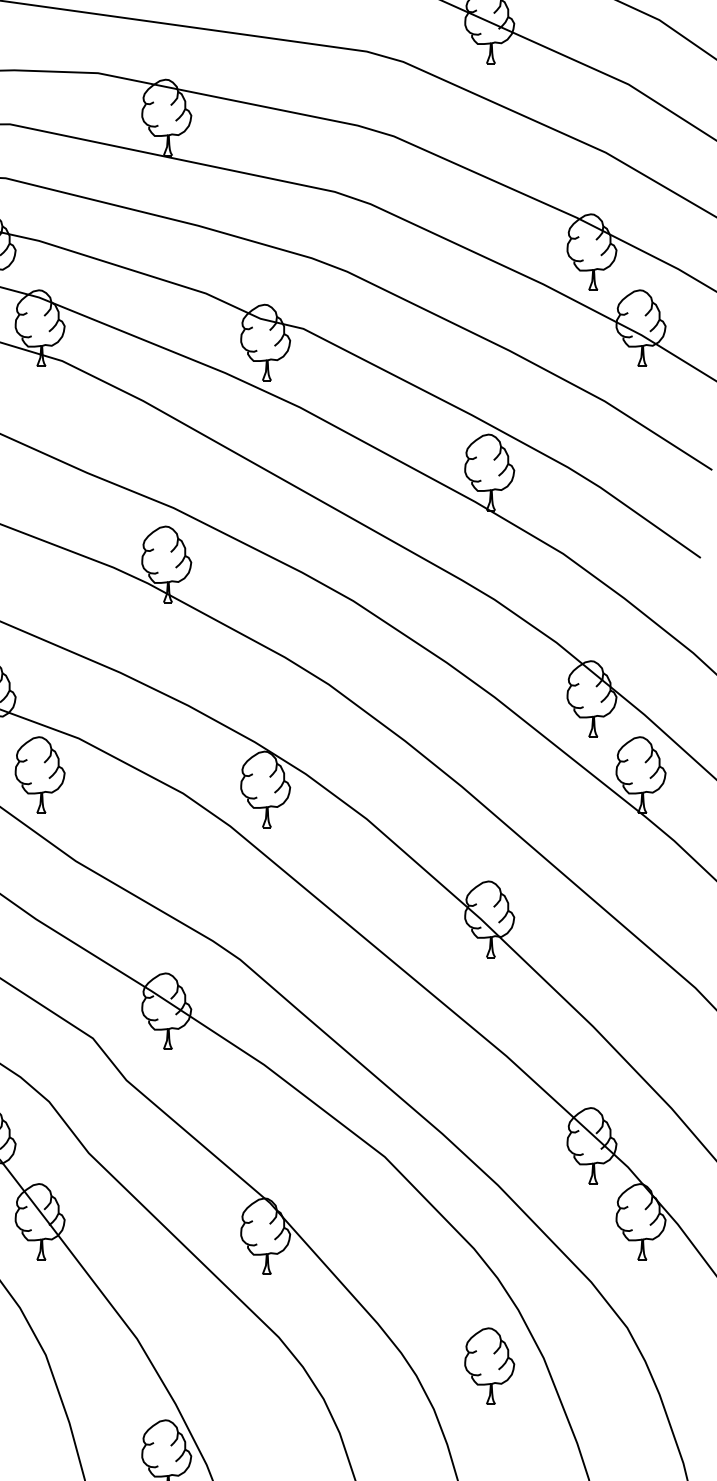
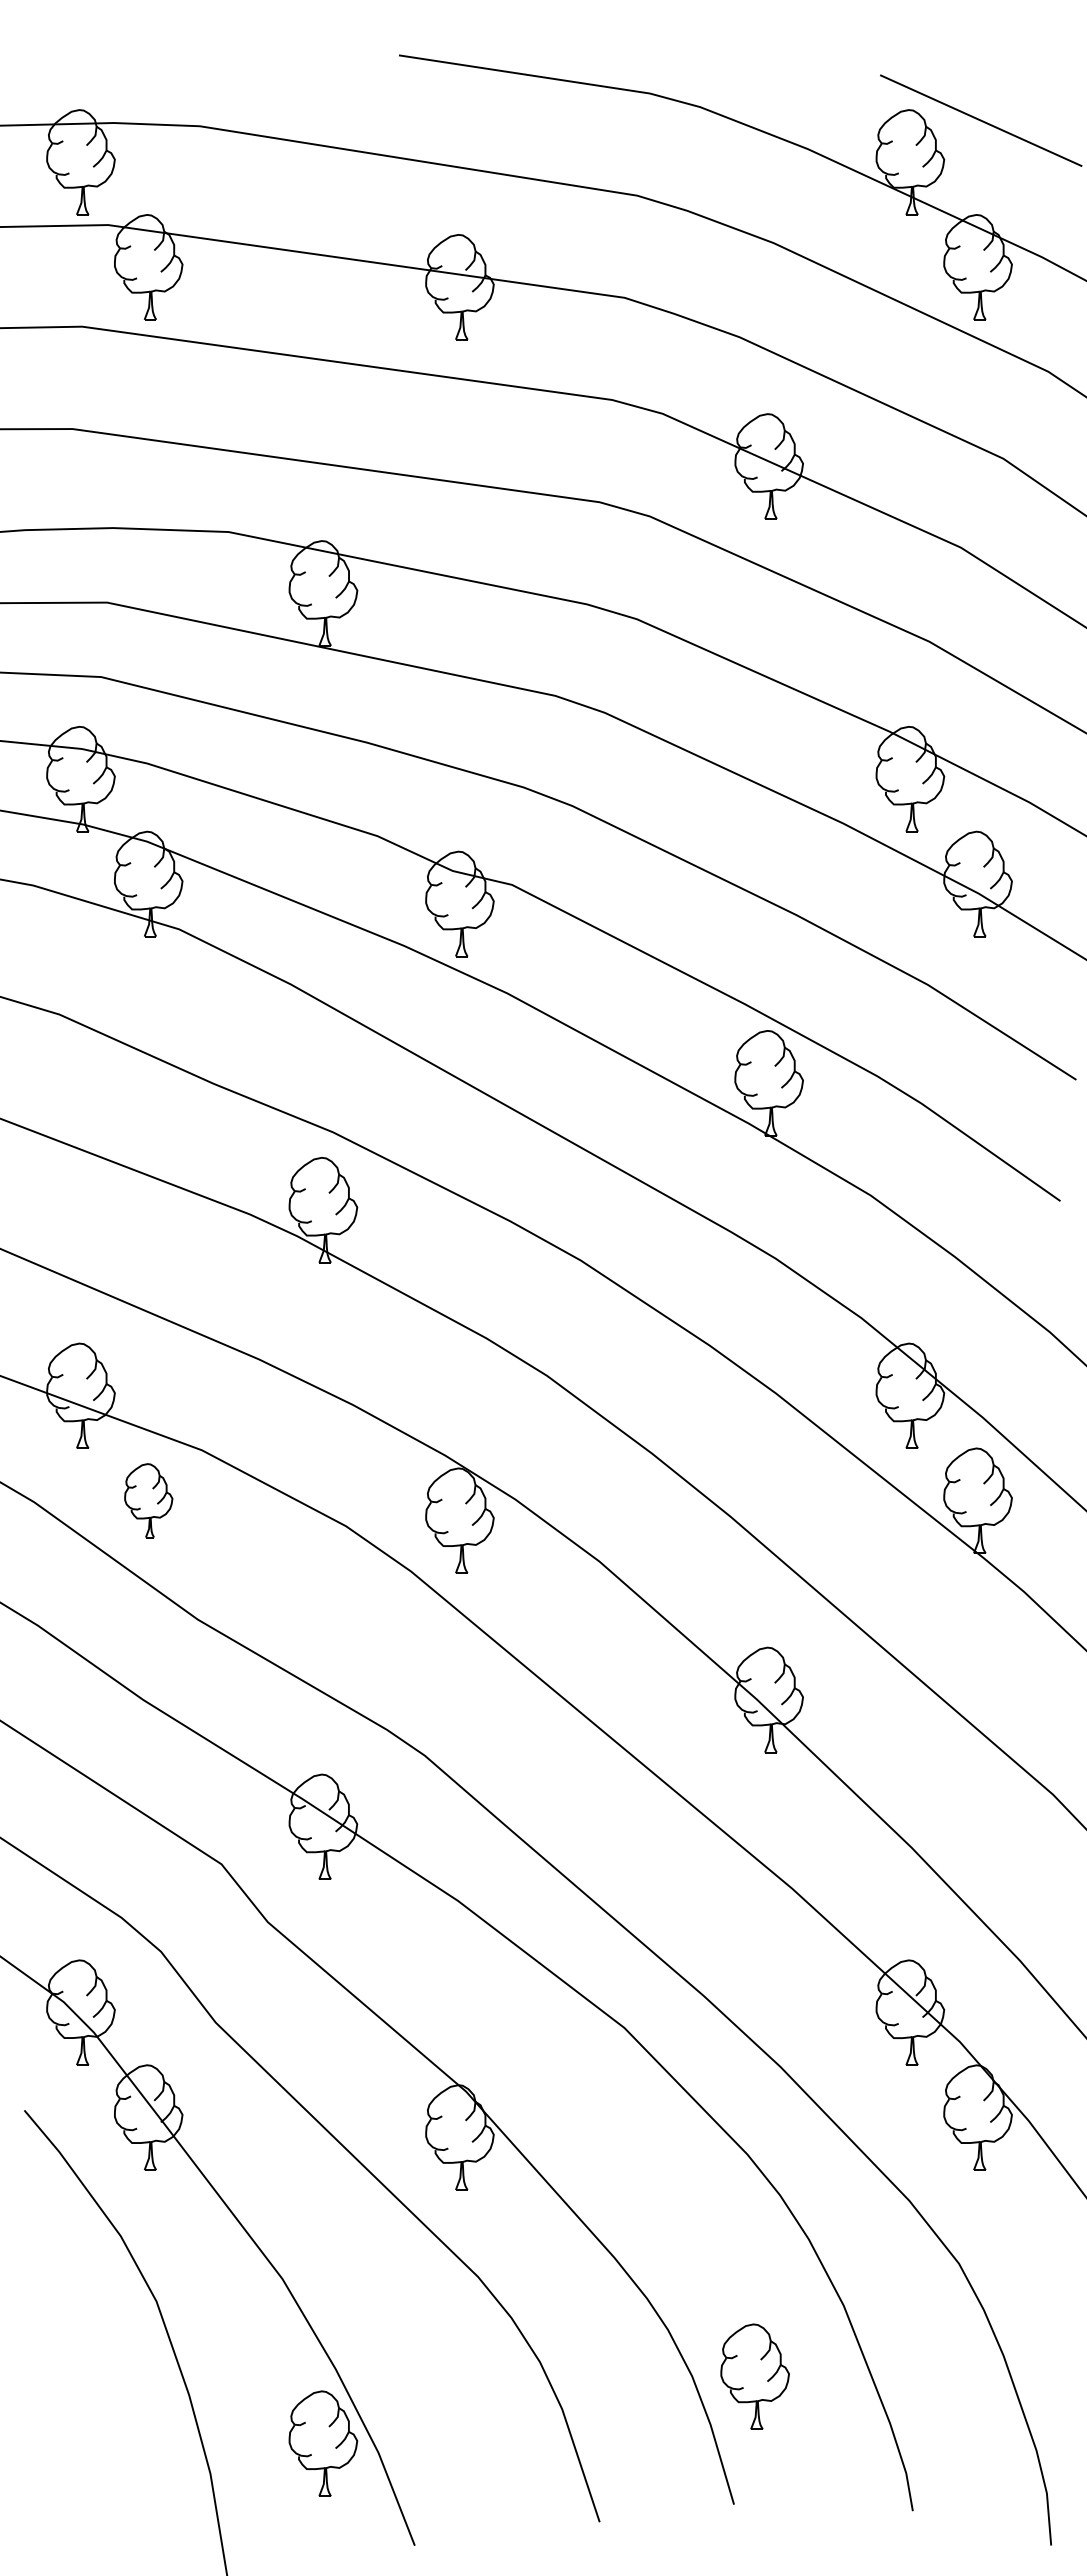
part: (40, 774) -> (148, 1500), size x0.7
part: (489, 1366) -> (754, 2376), moved

